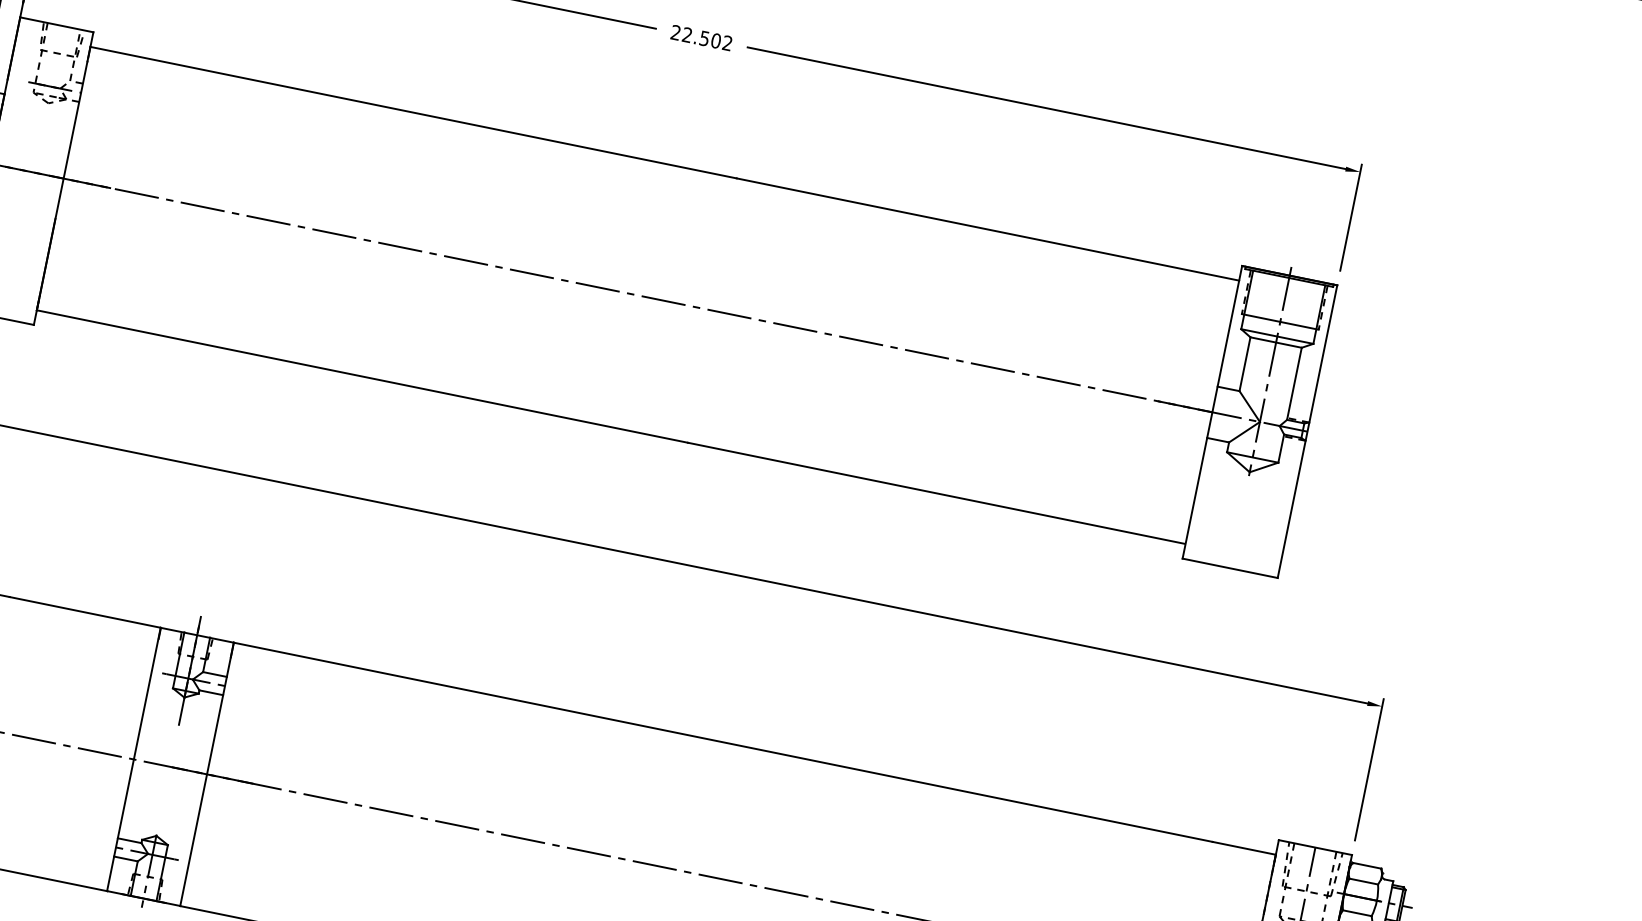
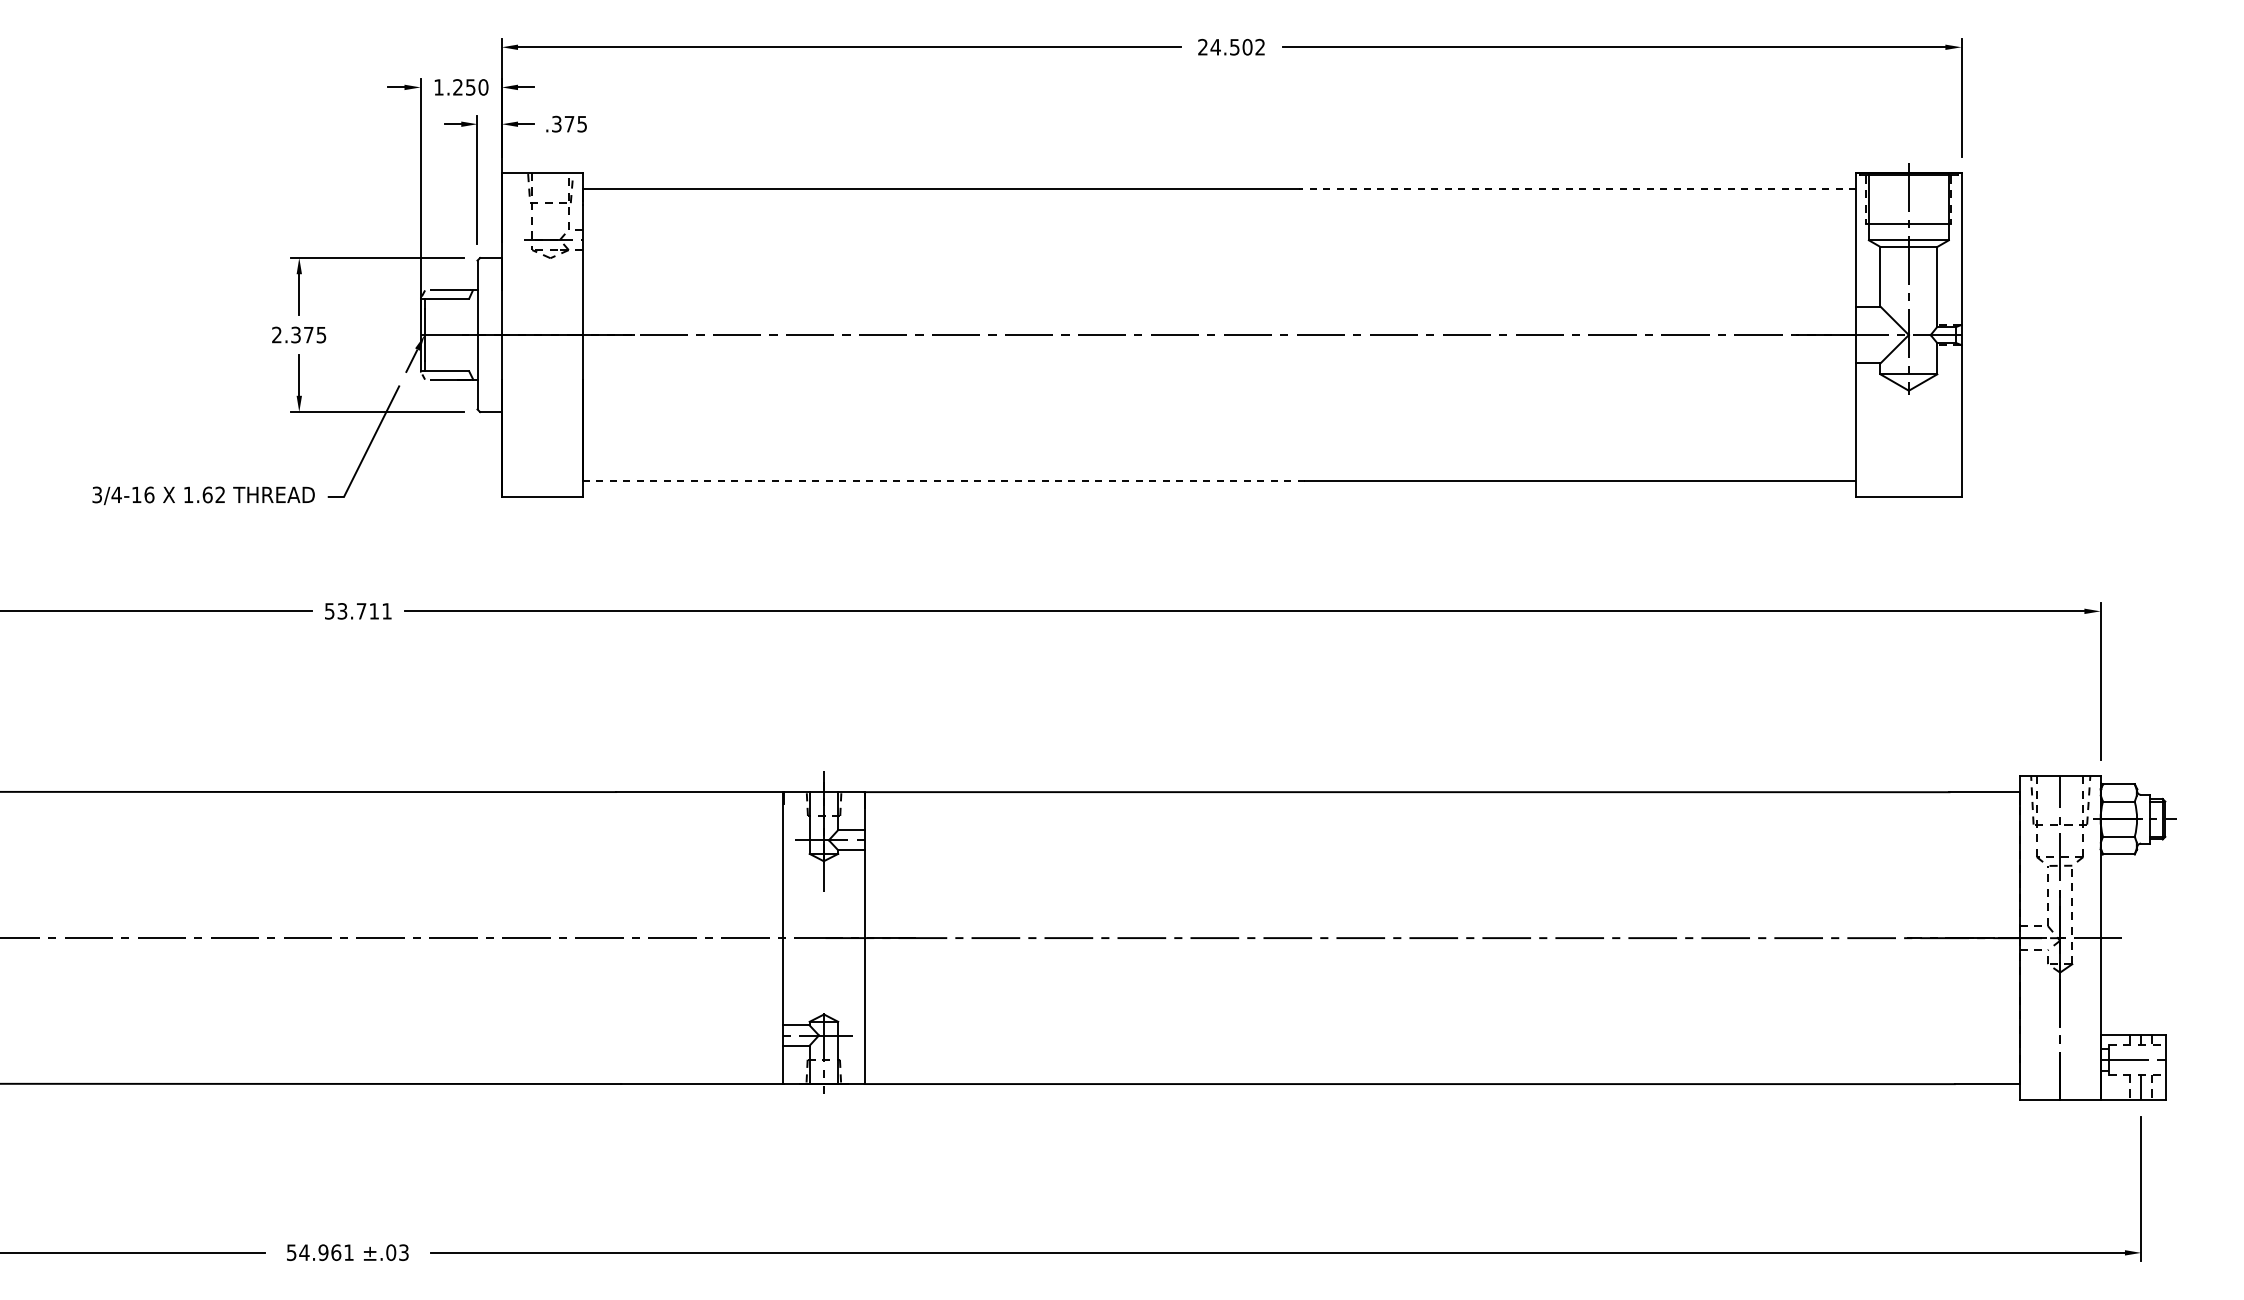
text: (687, 34) -> (1215, 46), 22.502 -> 24.502
line: (987, 229) -> (1577, 189), solid -> dashed
line: (362, 376) -> (943, 481), solid -> dashed

